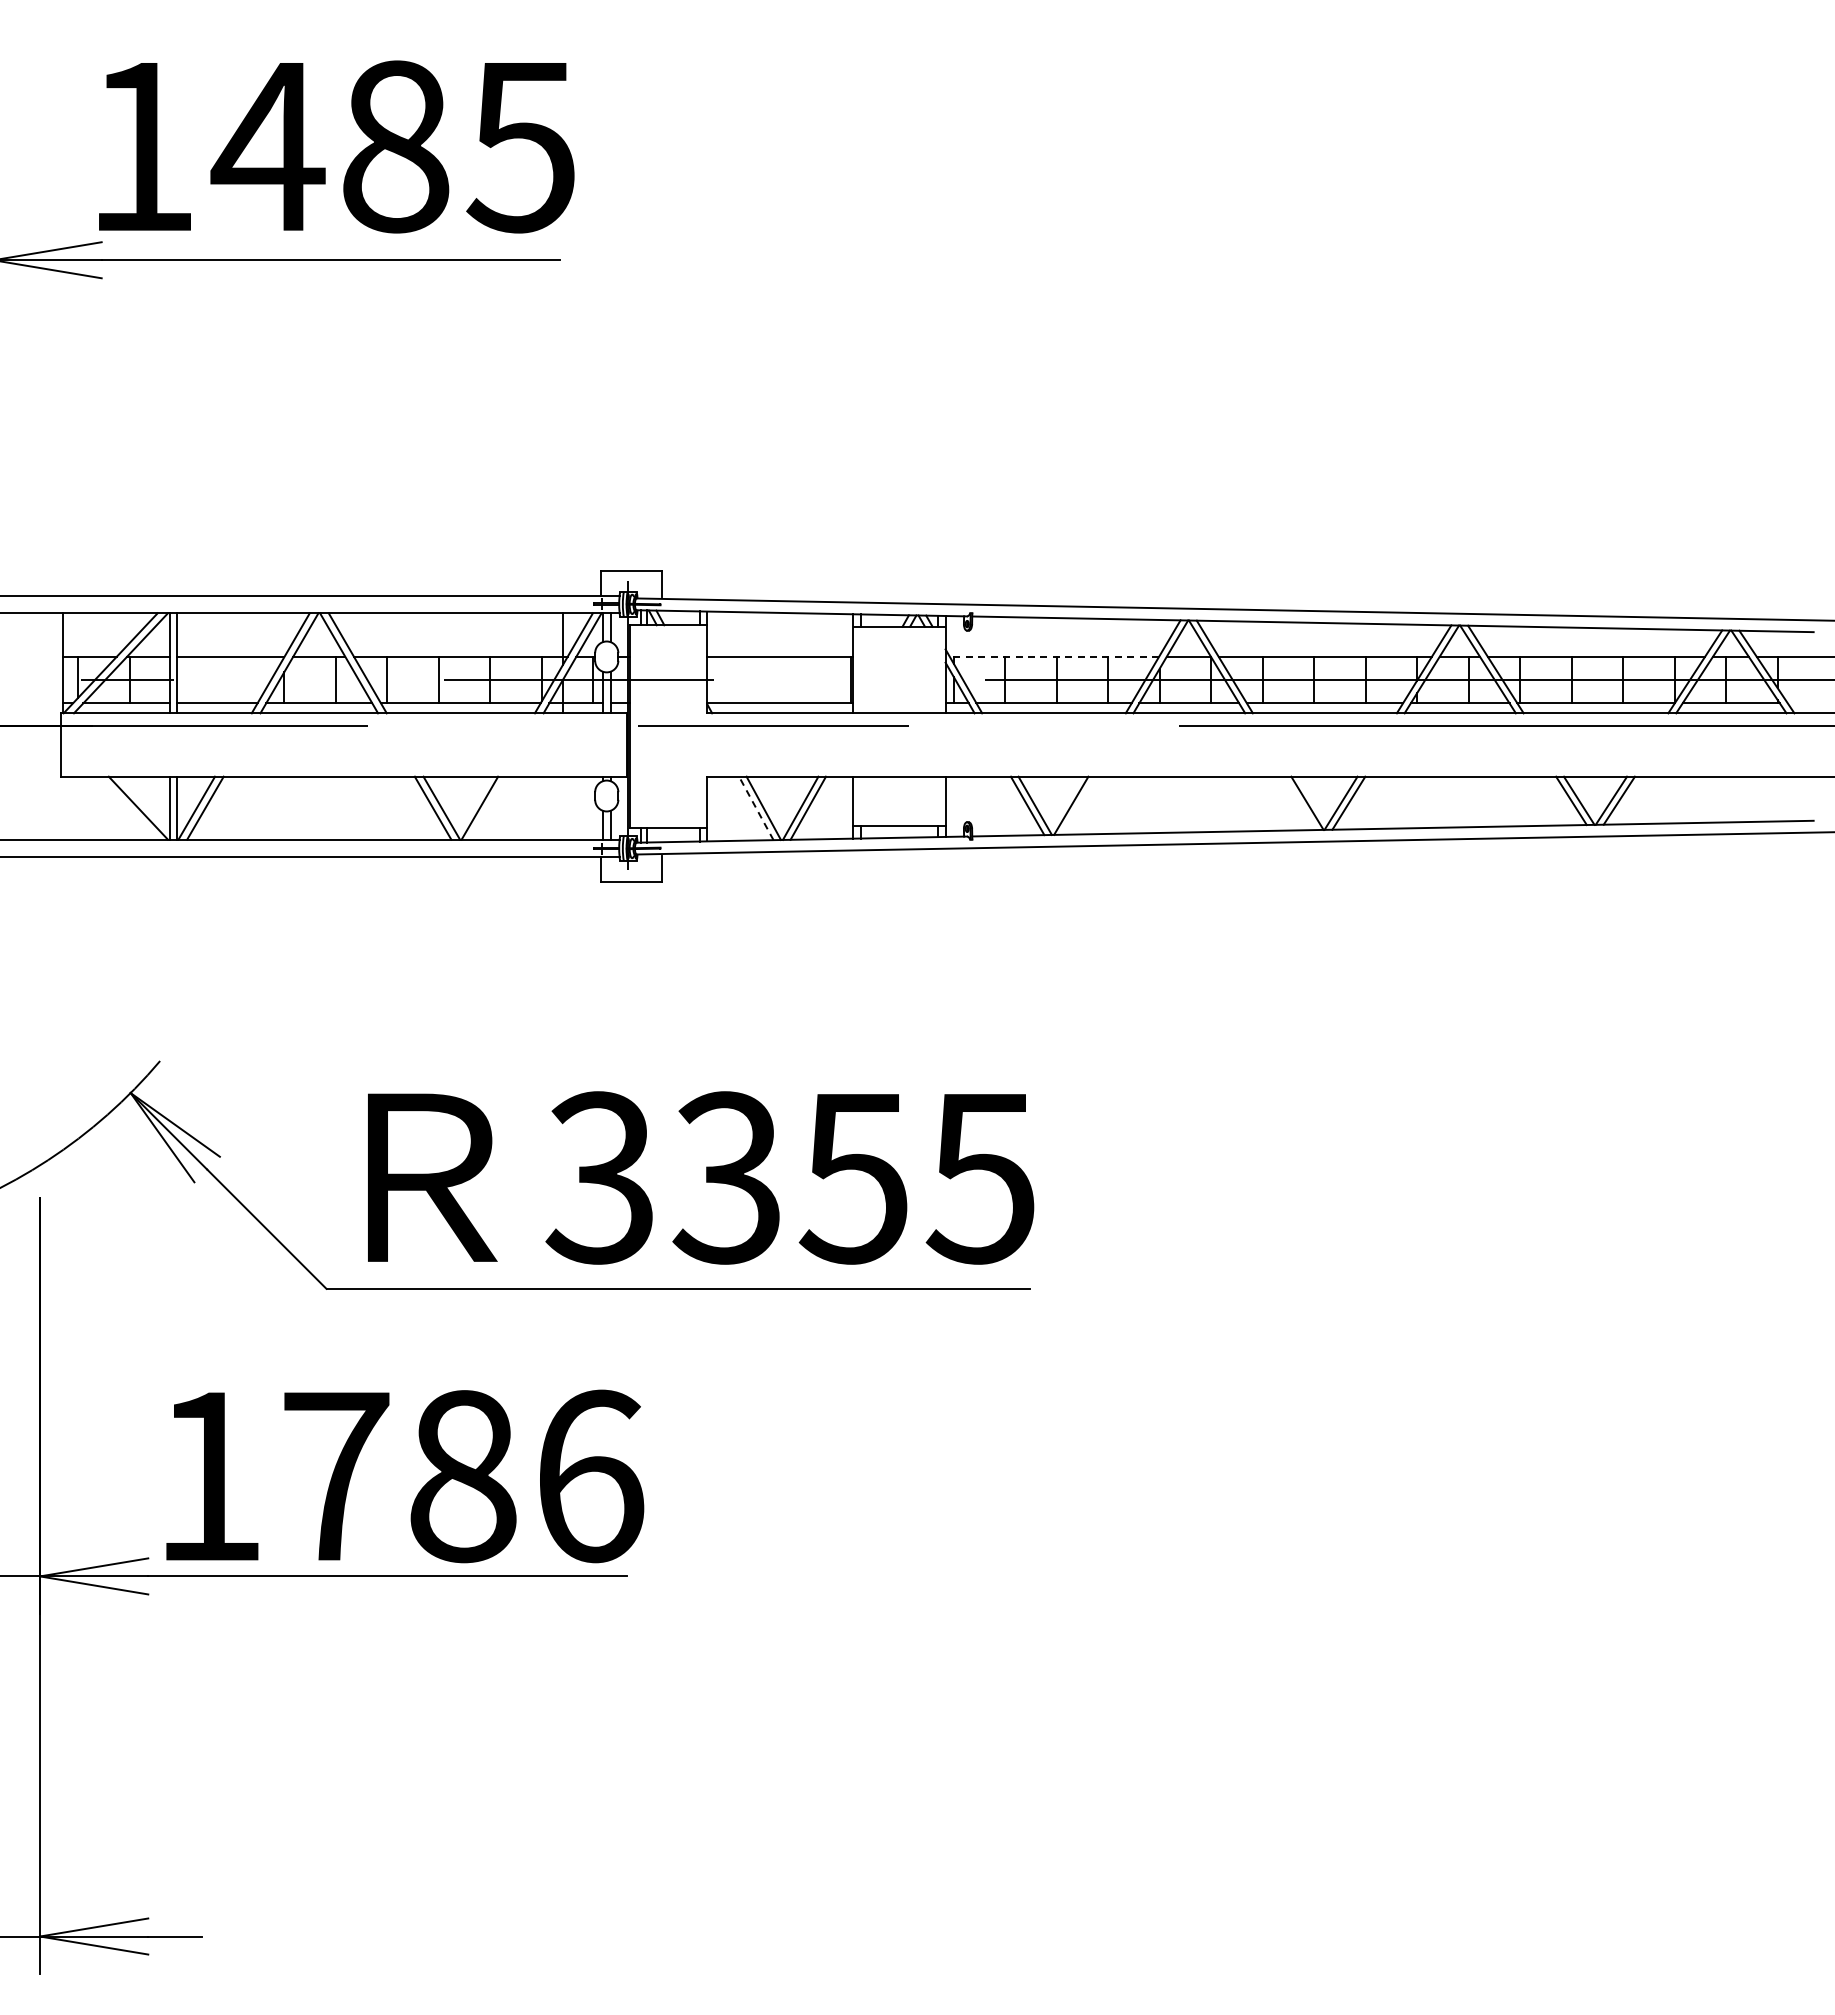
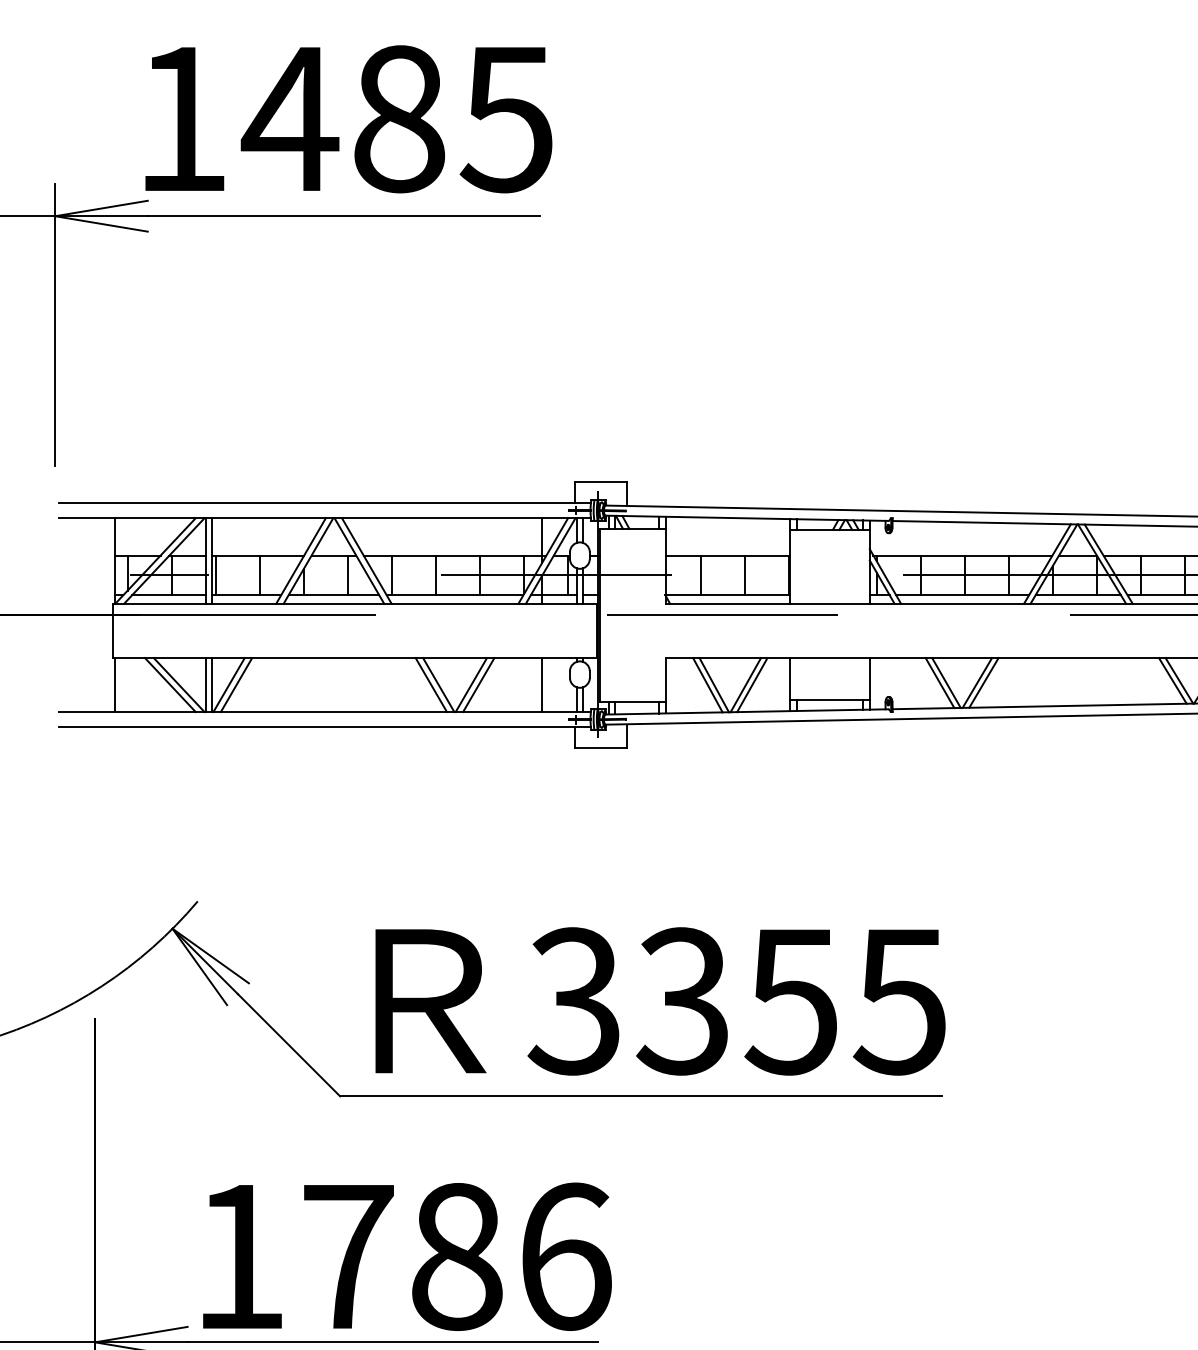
line: (1054, 656) -> (962, 555), dashed -> solid
line: (181, 679) -> (216, 574), added
line: (232, 679) -> (259, 574), added
line: (747, 679) -> (700, 574), added
line: (799, 679) -> (744, 574), added
line: (1299, 803) -> (1172, 681), added
line: (1078, 805) -> (983, 682), added
line: (63, 807) -> (115, 684), added
line: (127, 807) -> (169, 684), added
line: (488, 807) -> (478, 684), added
line: (562, 807) -> (542, 684), added
line: (756, 807) -> (708, 684), dashed -> solid

